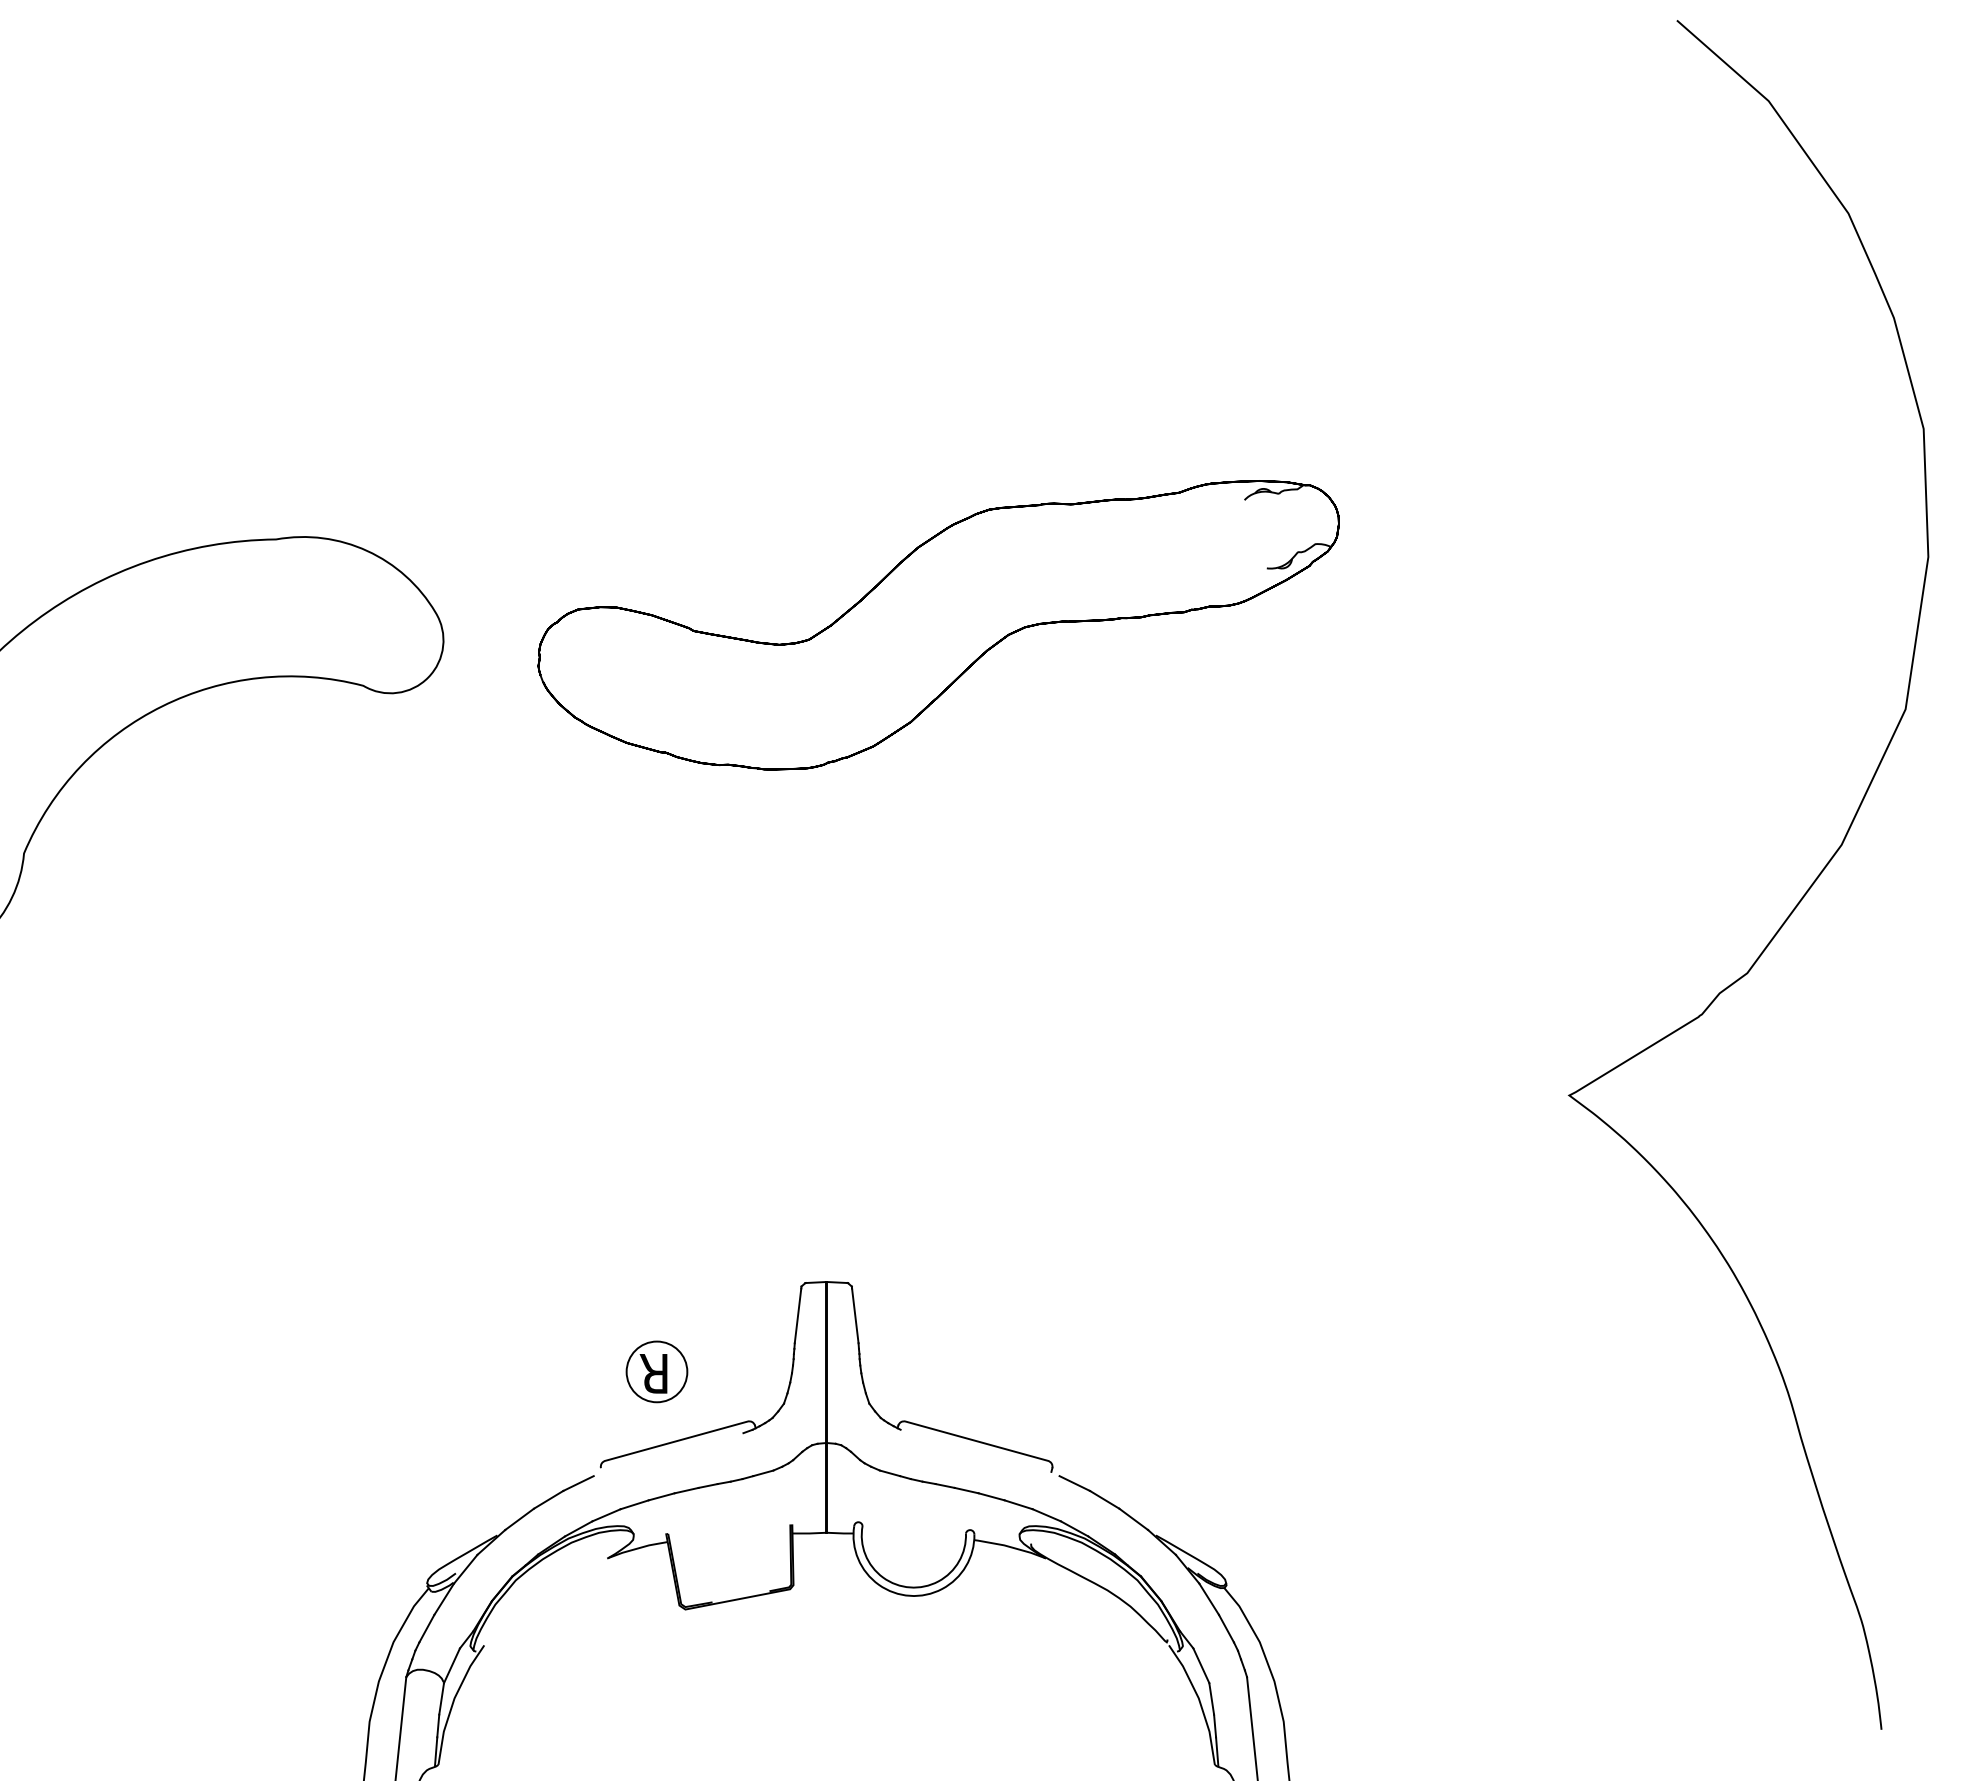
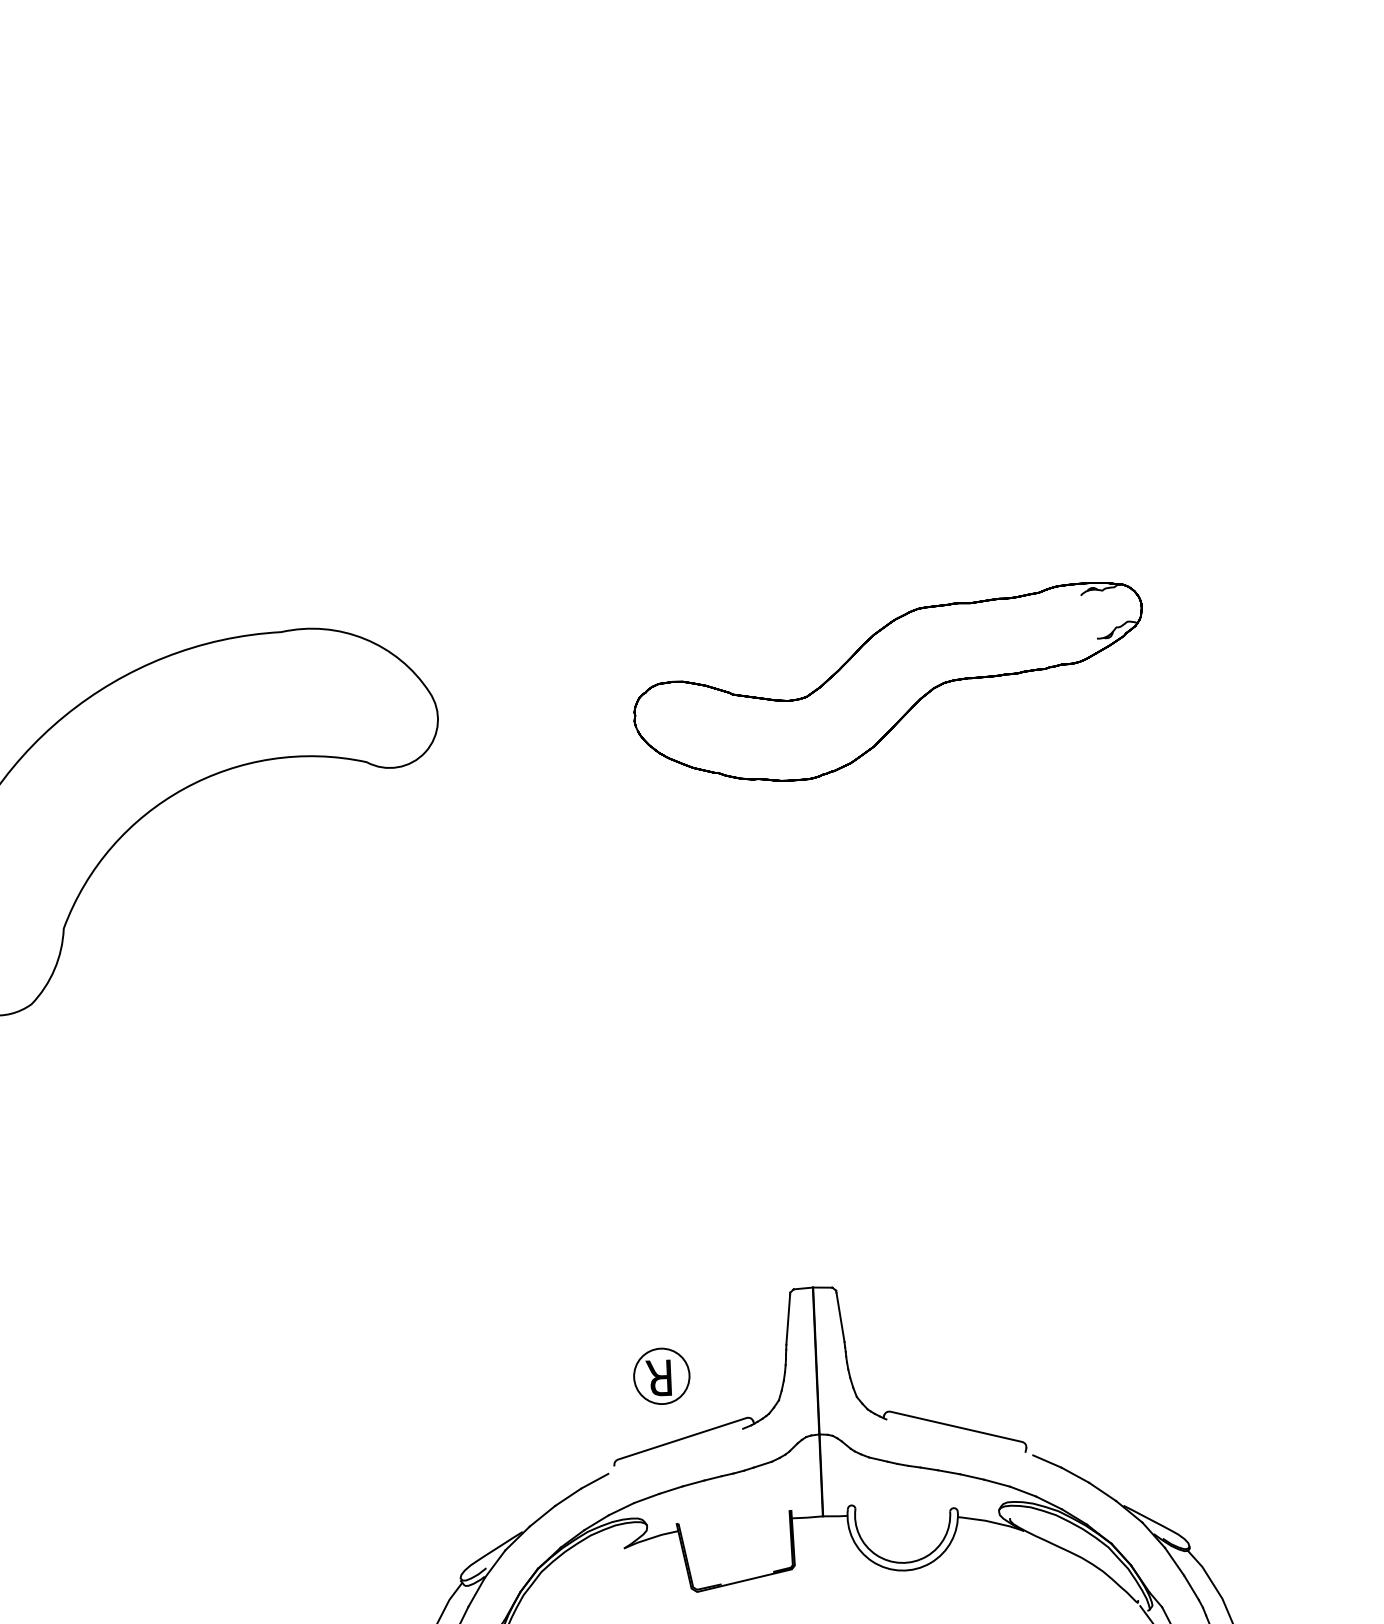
part: (938, 625) -> (888, 684), size x0.7

